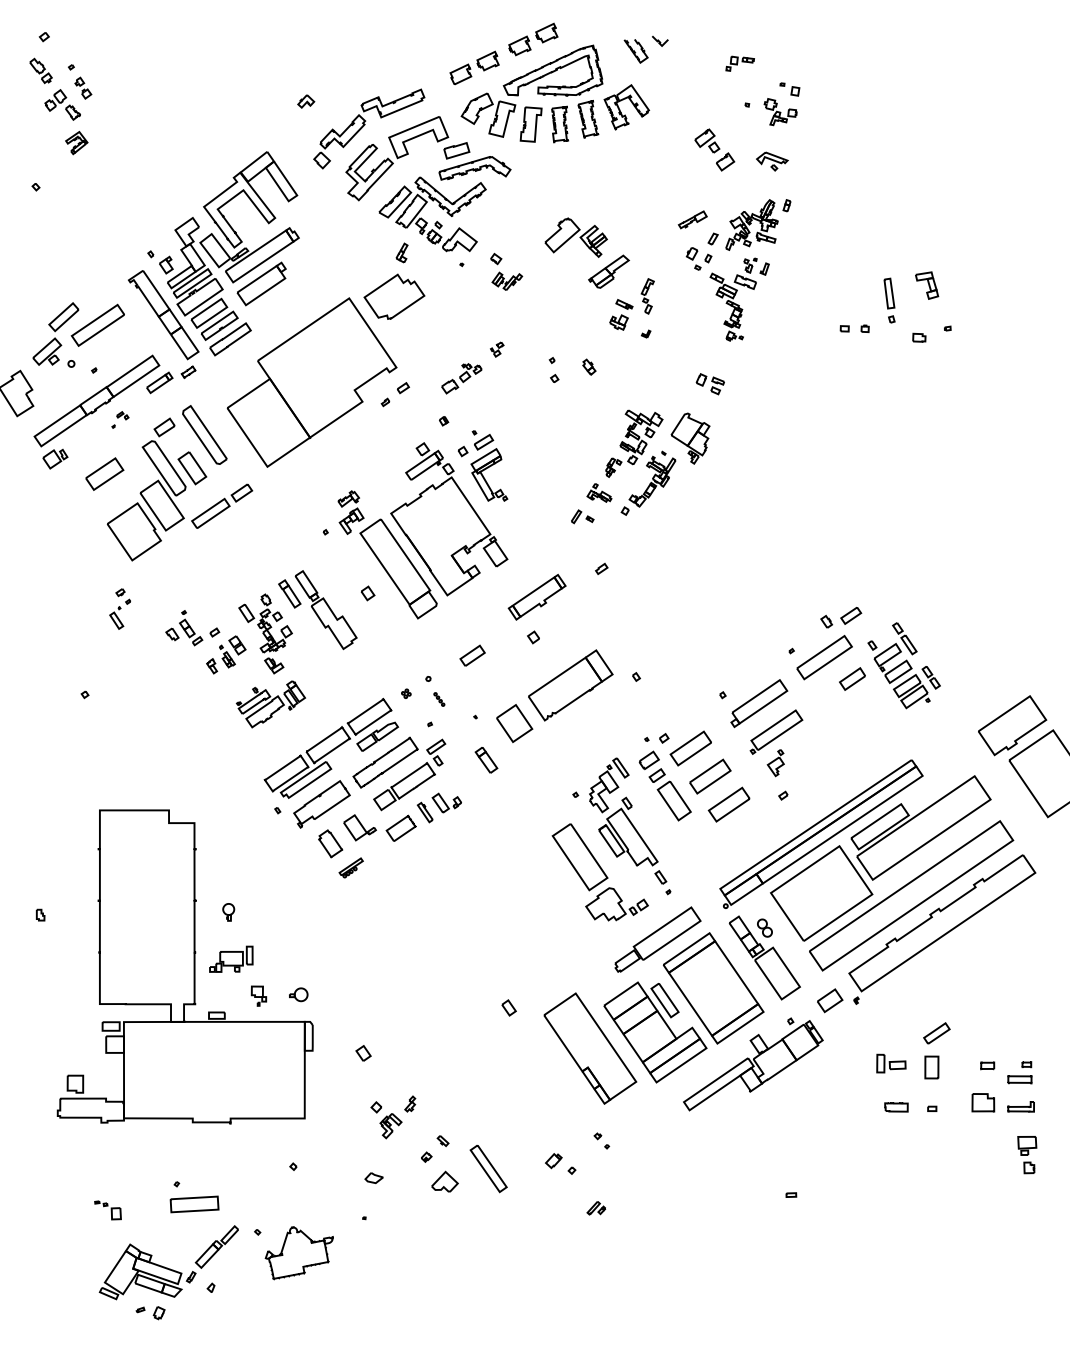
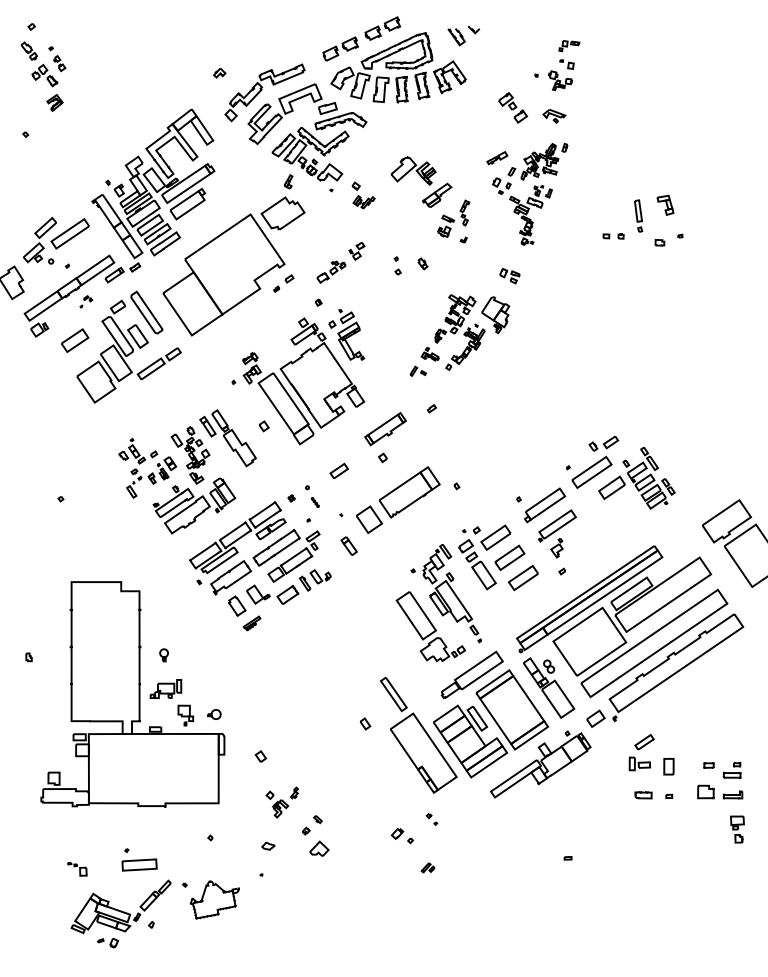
part: (739, 63) -> (568, 45), moved
part: (496, 349) -> (356, 251), size x1.67
part: (119, 608) -> (133, 483), moved
part: (852, 678) -> (611, 487), size x1.43
part: (270, 704) -> (194, 506), size x1.67
part: (258, 995) -> (185, 715), size x1.43
part: (936, 1033) -> (644, 742), moved
part: (488, 1169) -> (393, 694), moved

